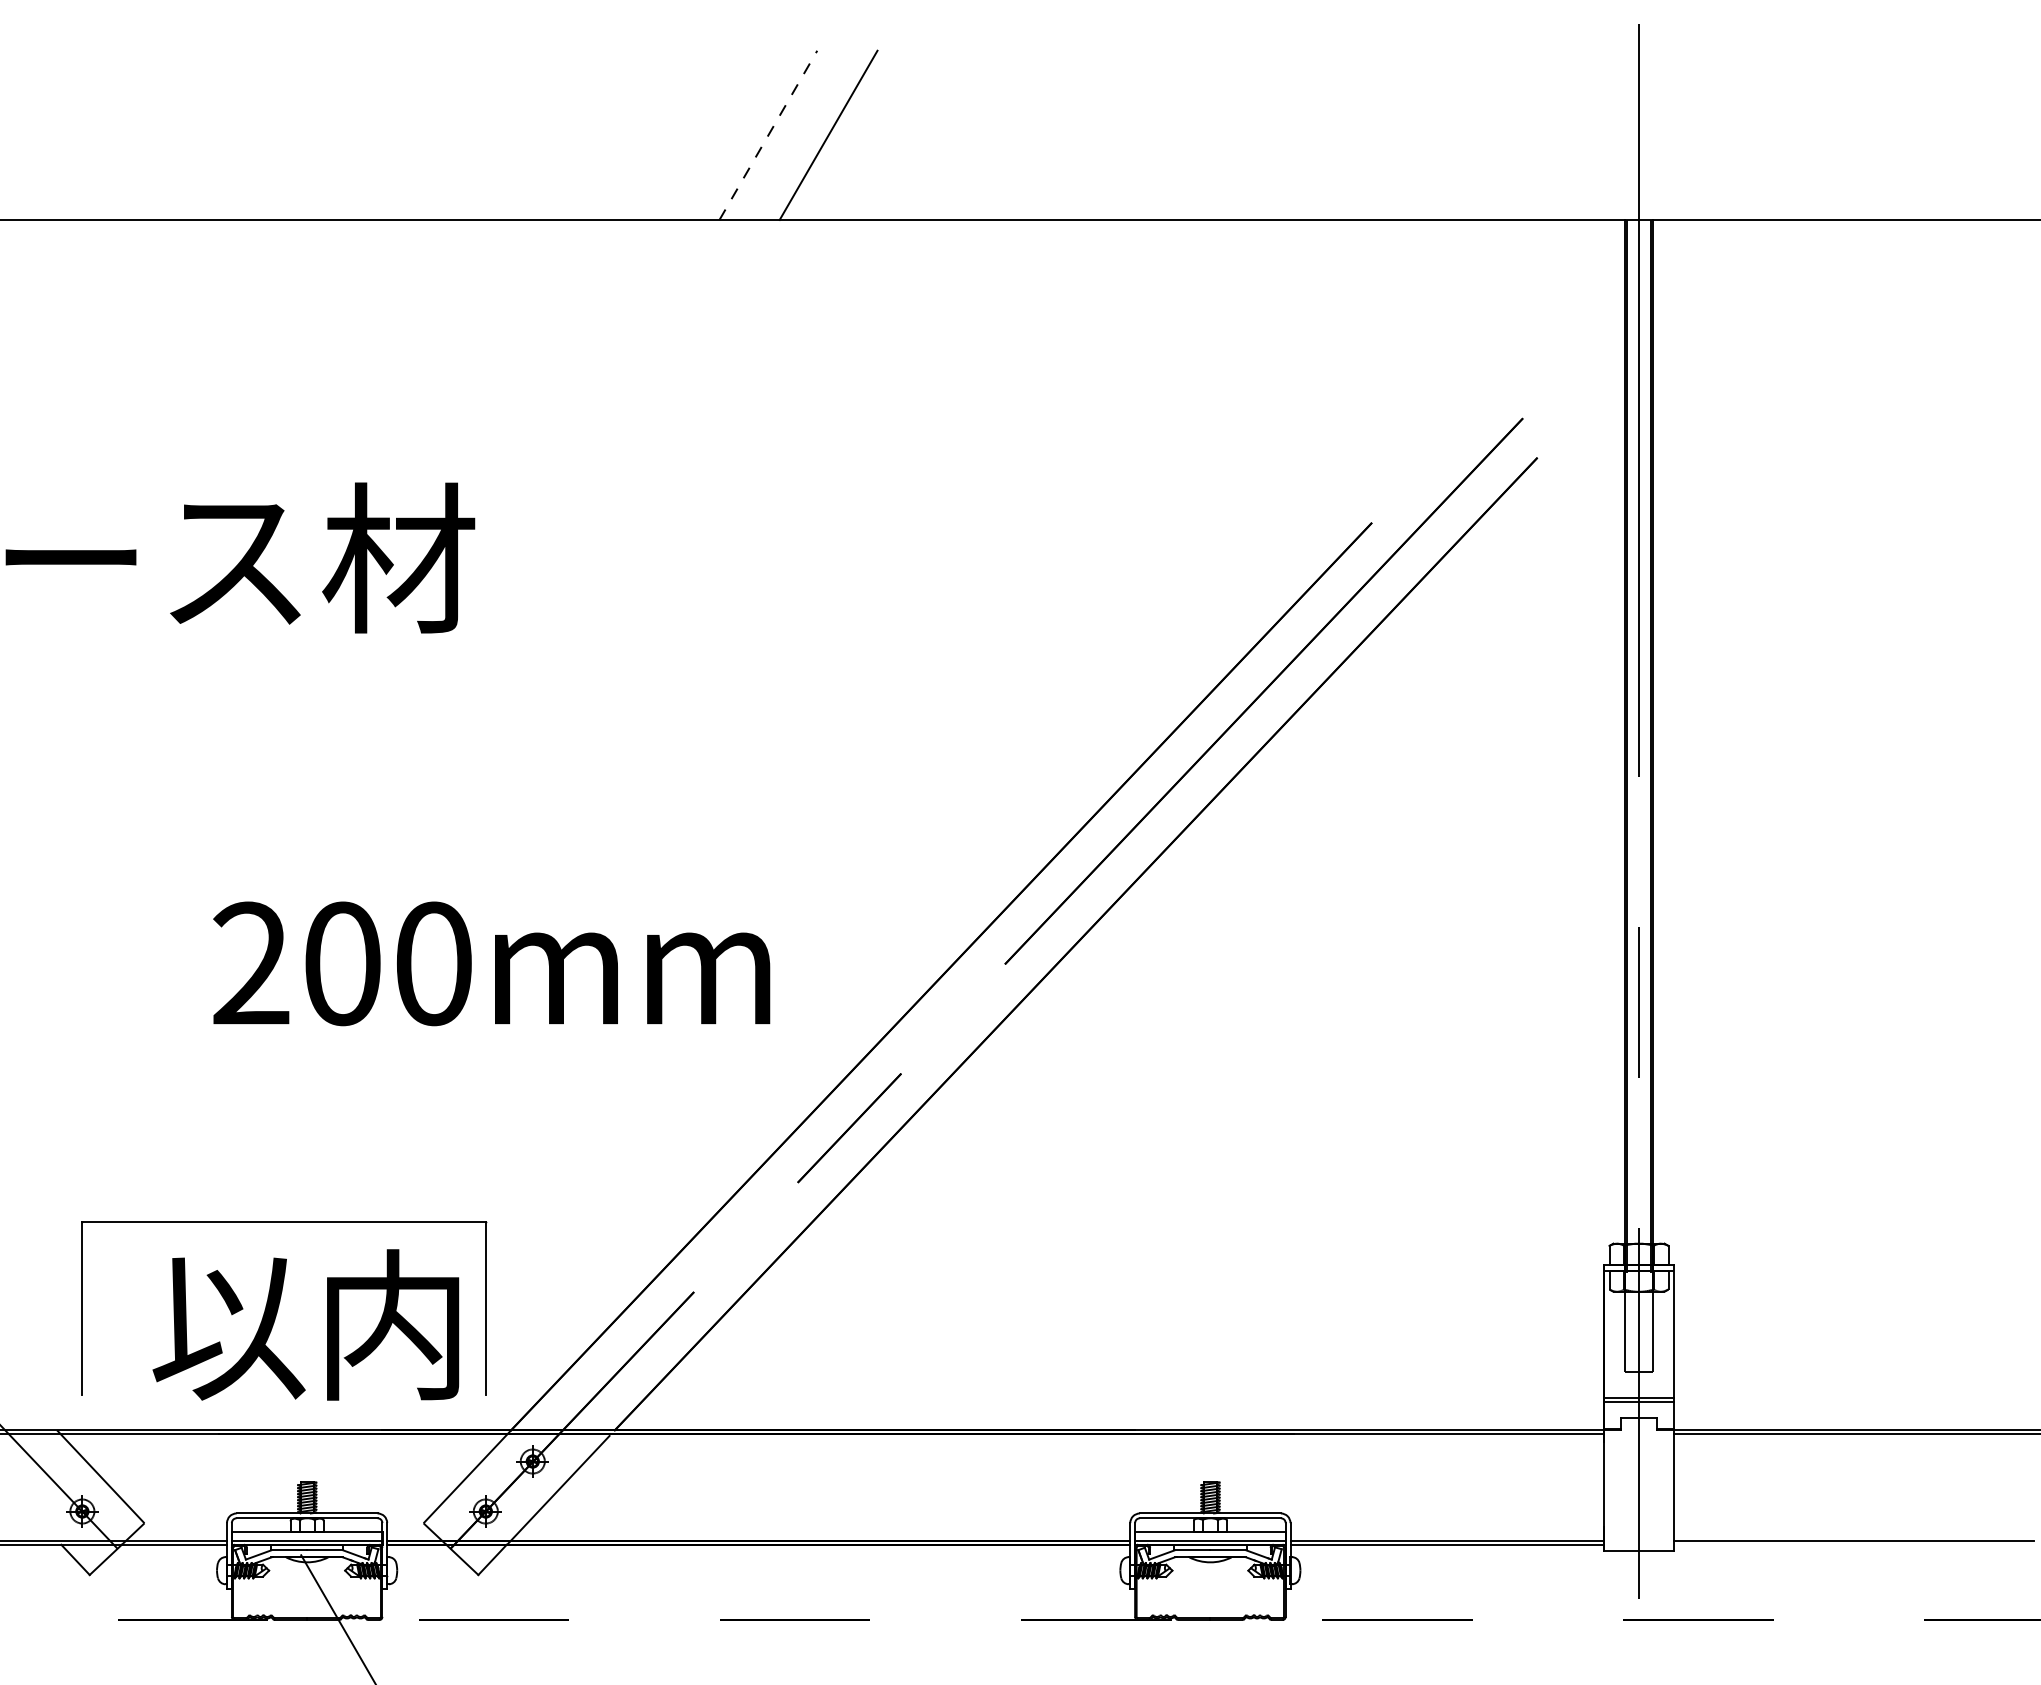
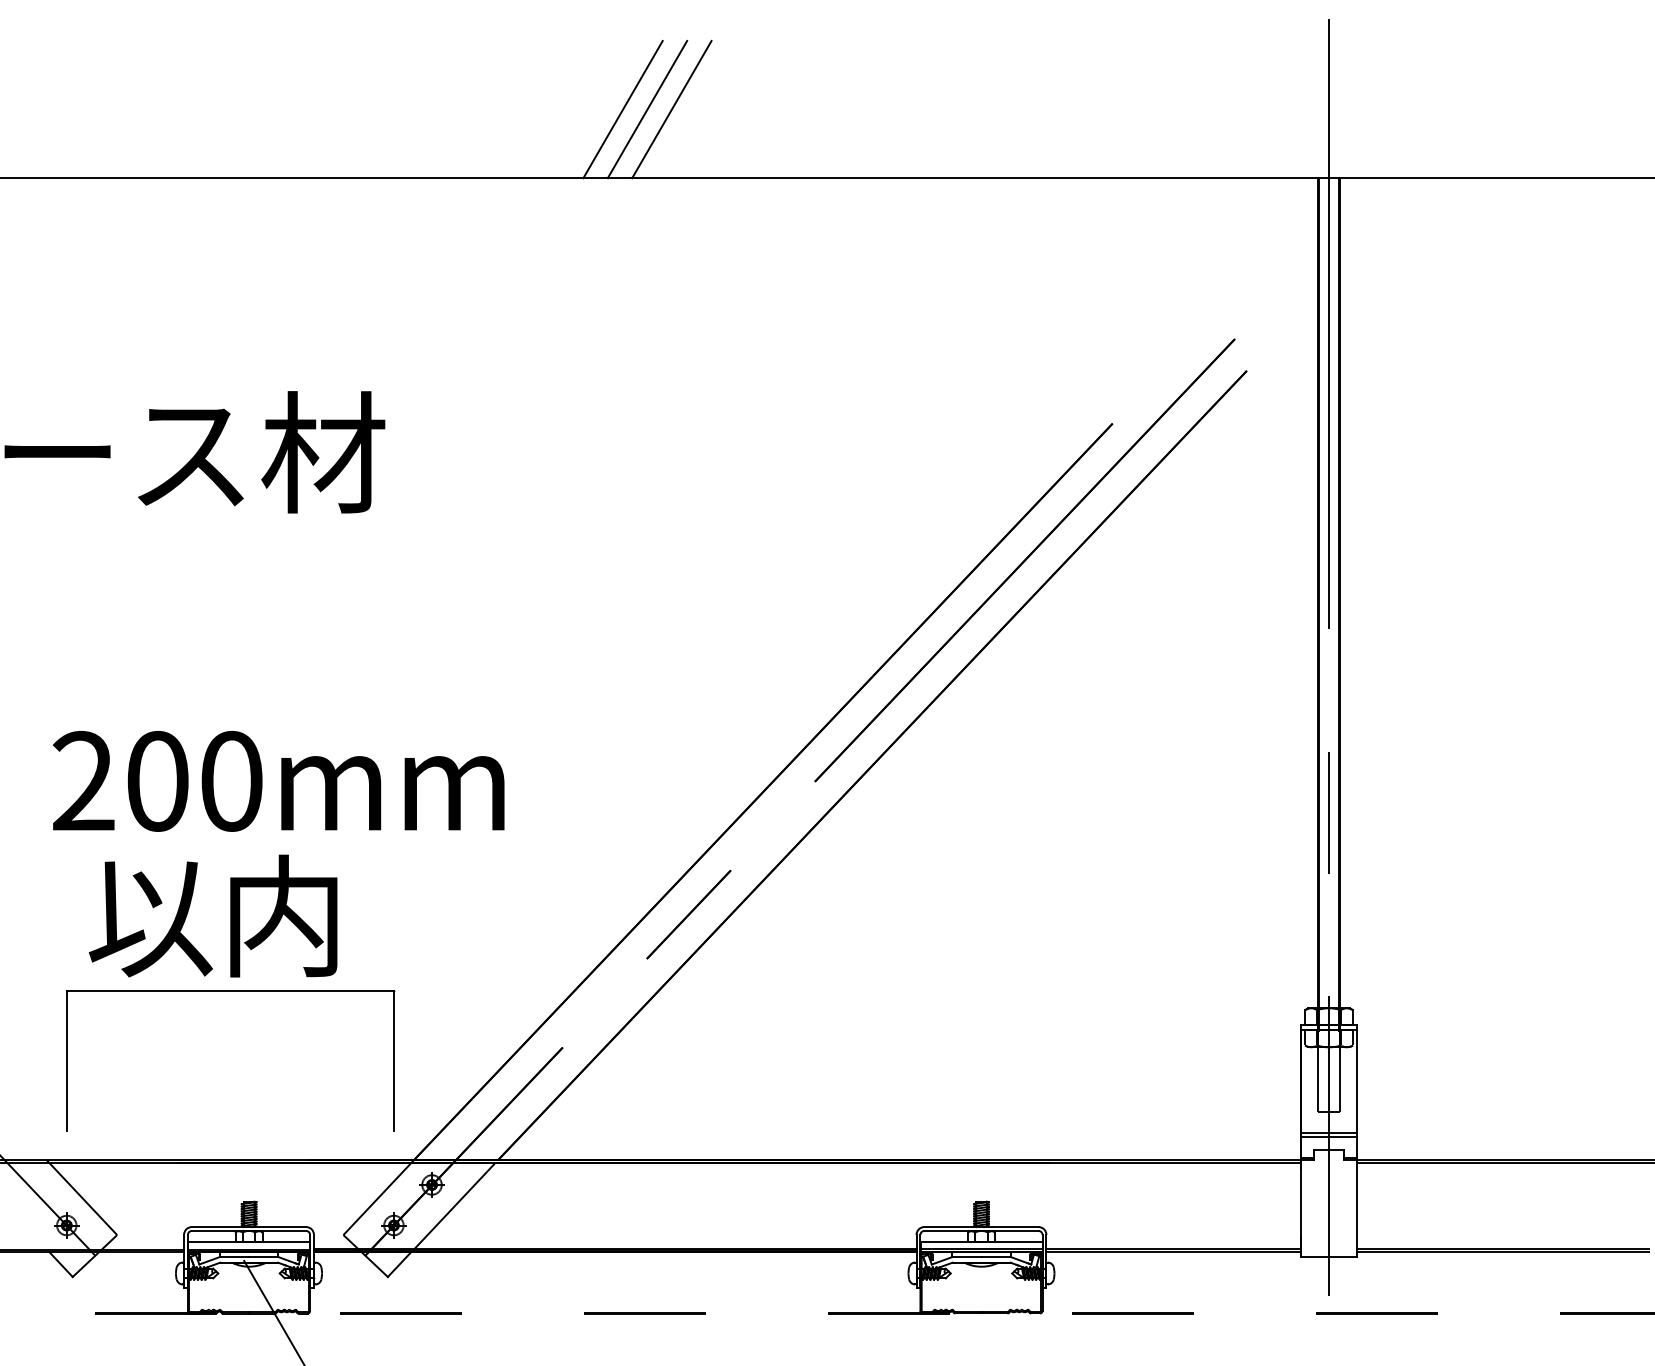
line: (798, 134) -> (647, 108), added
line: (768, 135) -> (623, 109), dashed -> solid
text: (491, 963) -> (278, 781), moved
text: (305, 1324) -> (212, 915), moved
line: (1853, 1544) -> (1502, 1252), added

